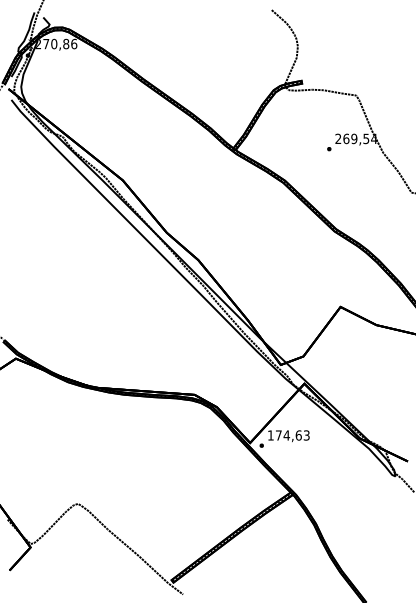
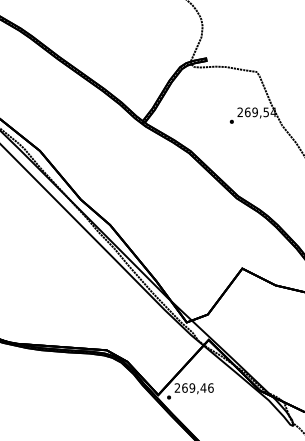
text: (288, 435) -> (193, 388), 174,63 -> 269,46

